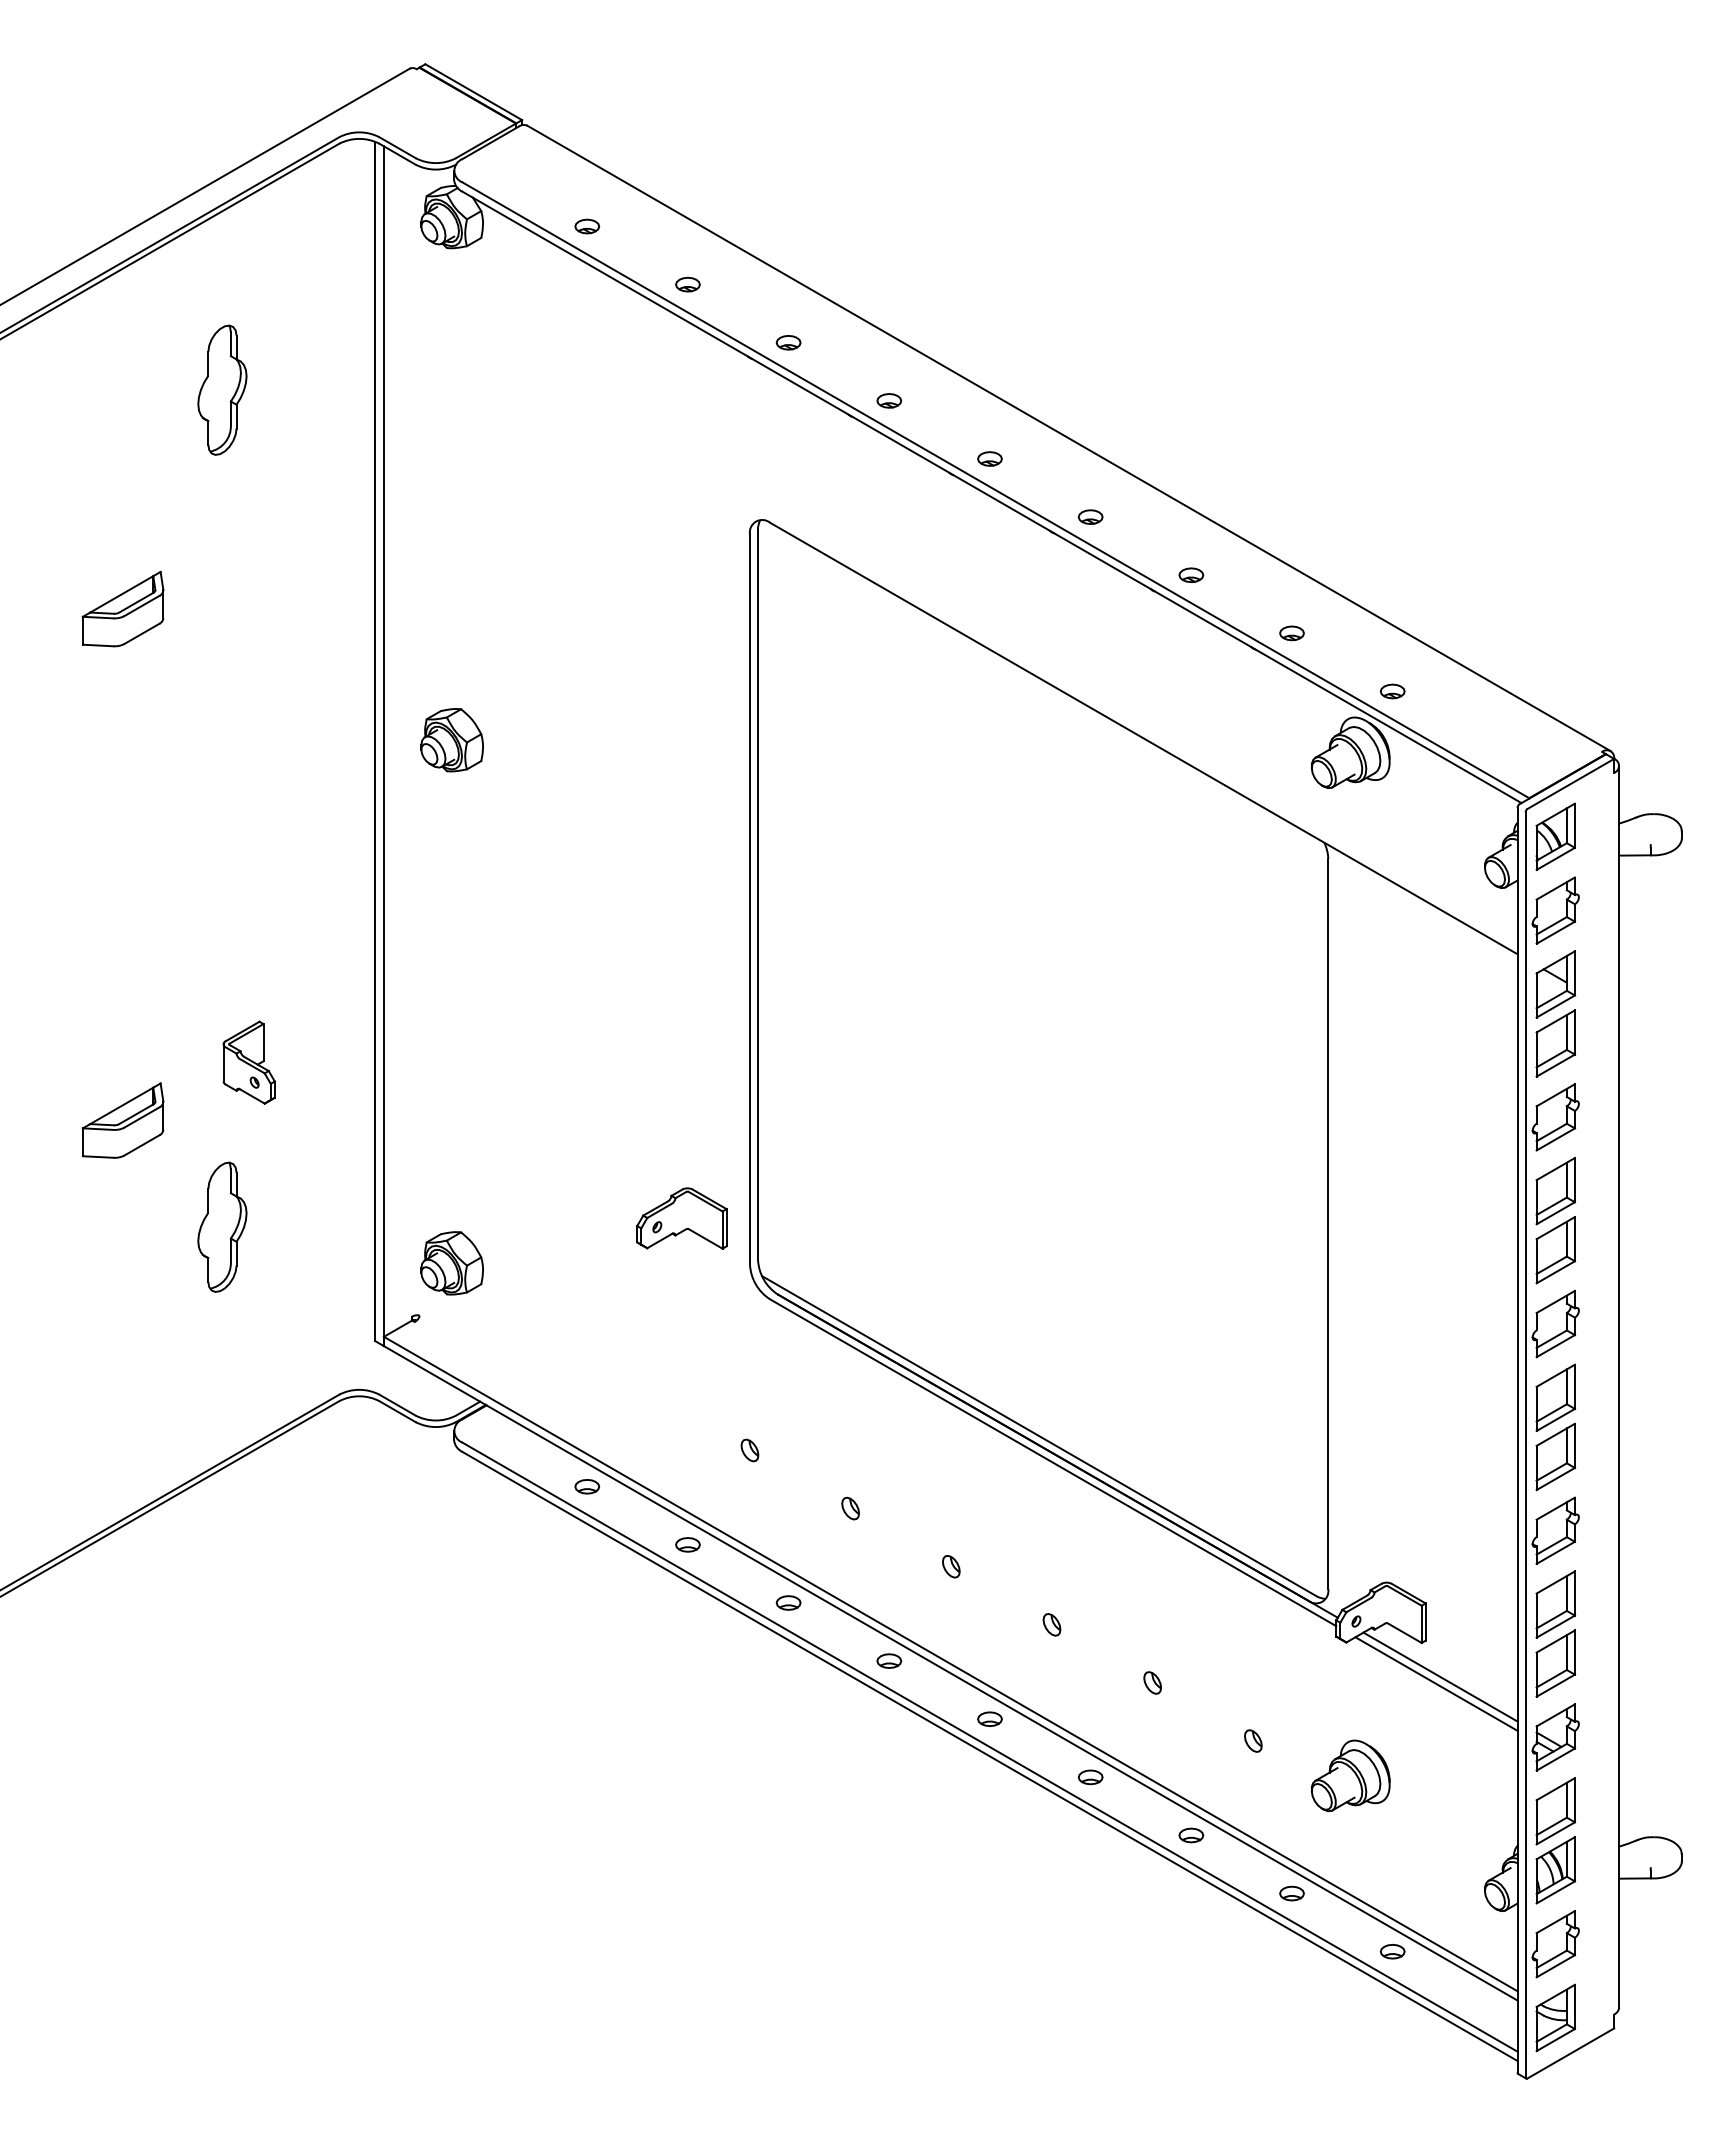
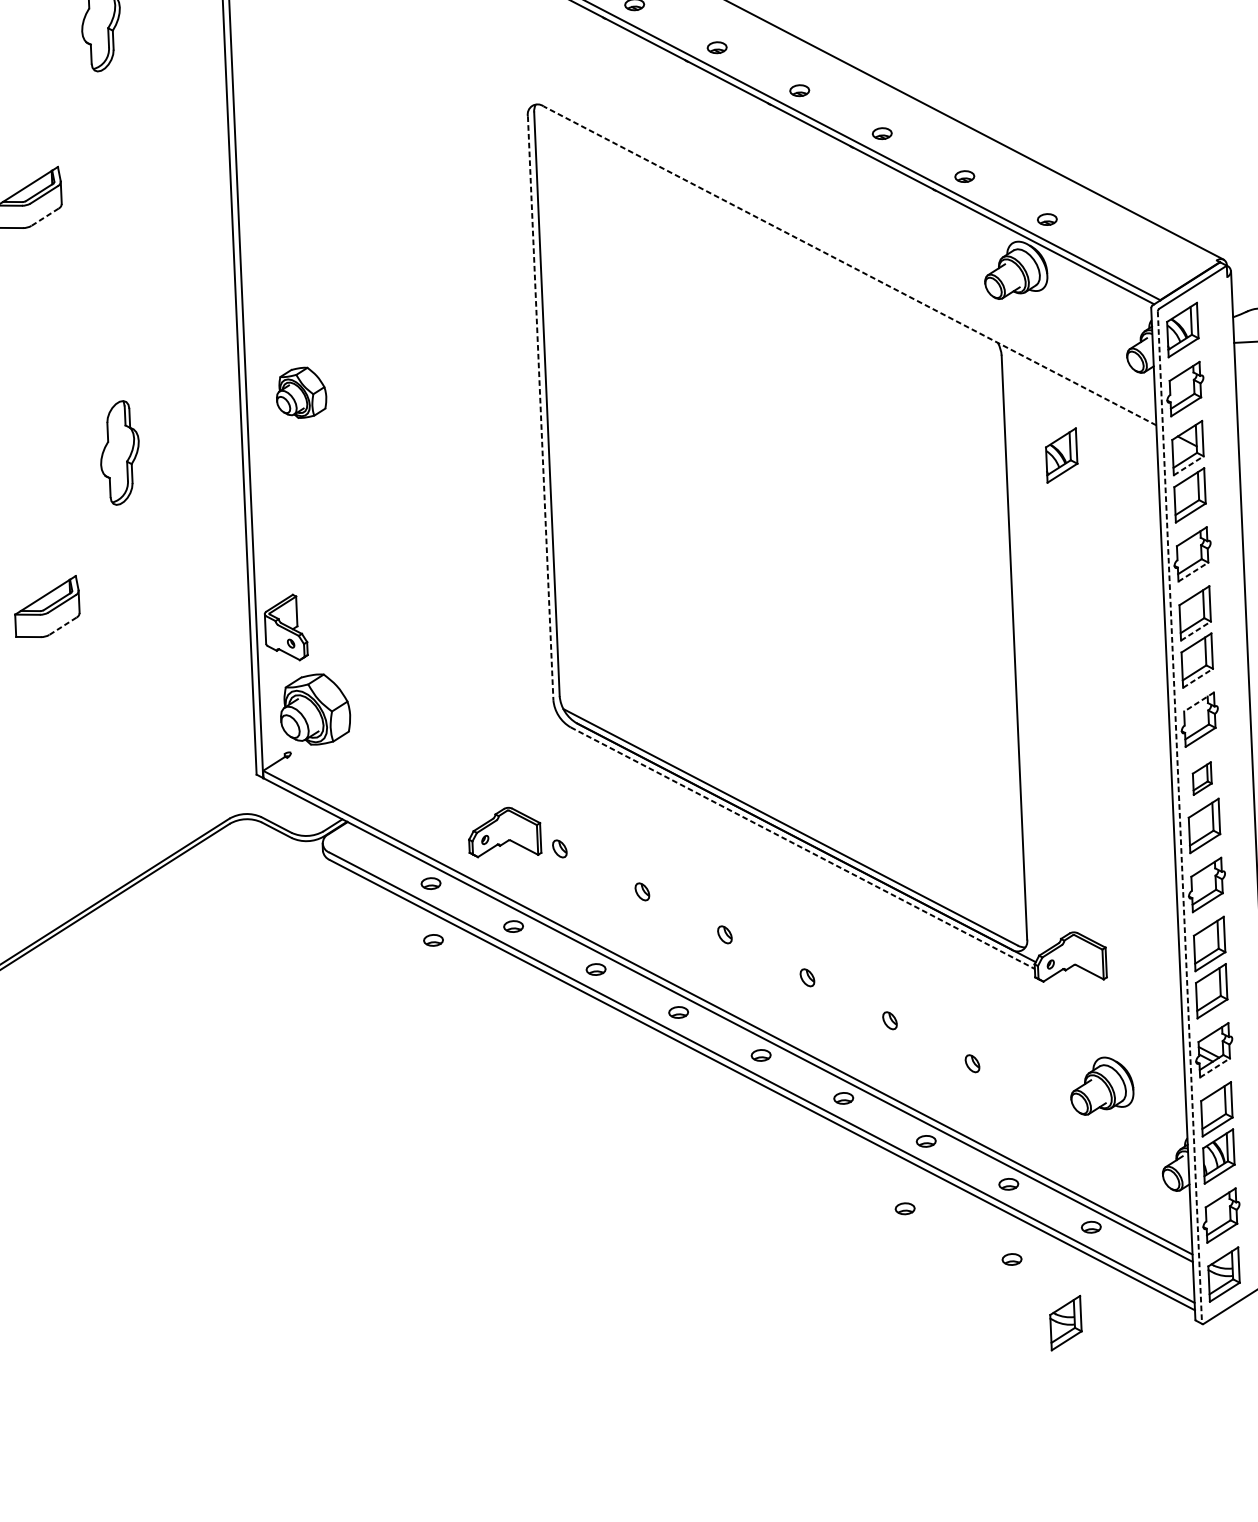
line: (141, 634) -> (44, 217), solid -> dashed
line: (1143, 738) -> (849, 265), solid -> dashed
part: (451, 740) -> (300, 393), moved
line: (749, 899) -> (540, 408), solid -> dashed
part: (1397, 986) -> (1061, 455), added
line: (1556, 1006) -> (1189, 465), solid -> dashed
part: (248, 1062) -> (285, 627), moved
line: (1556, 1139) -> (1193, 572), solid -> dashed
line: (141, 1145) -> (62, 626), solid -> dashed
line: (1556, 1213) -> (1196, 631), solid -> dashed
part: (681, 1218) -> (504, 832), moved
part: (222, 1226) -> (119, 452), moved
part: (451, 1263) -> (314, 709), size x1.4
line: (1556, 1272) -> (1198, 678), solid -> dashed
line: (1555, 1302) -> (1198, 702), solid -> dashed
part: (1555, 1397) -> (1202, 778), size x0.6
line: (1525, 1445) -> (1179, 817), solid -> dashed
line: (1053, 1462) -> (803, 847), solid -> dashed
part: (587, 1557) -> (433, 940), added
line: (1440, 1676) -> (1119, 1005), removed
line: (1436, 1683) -> (1116, 1011), removed
line: (1556, 1759) -> (1215, 1067), solid -> dashed
part: (1350, 1775) -> (1101, 1085), moved
part: (1161, 1918) -> (905, 1208), added
part: (1291, 1987) -> (1011, 1259), added
part: (1355, 2069) -> (1065, 1322), added

